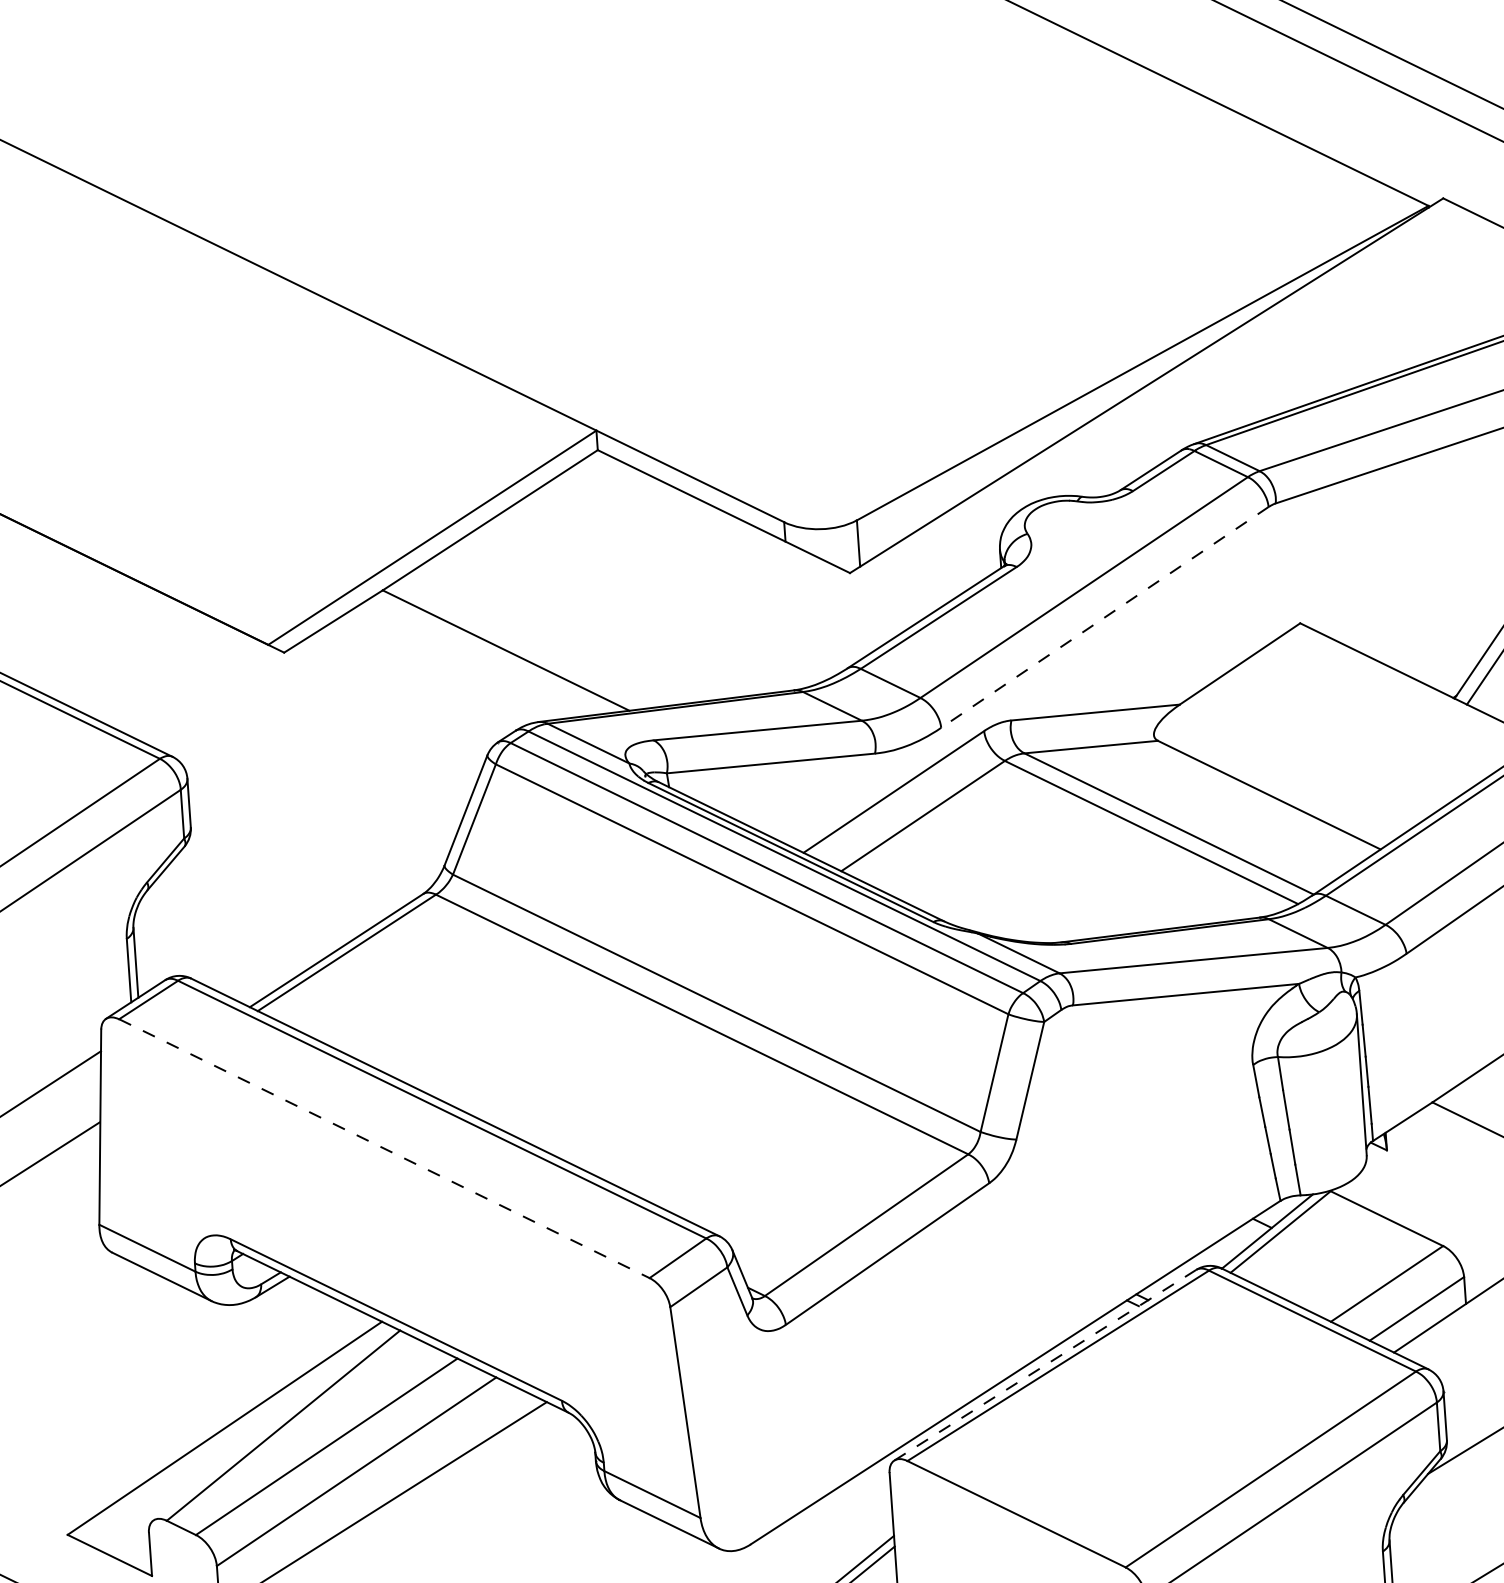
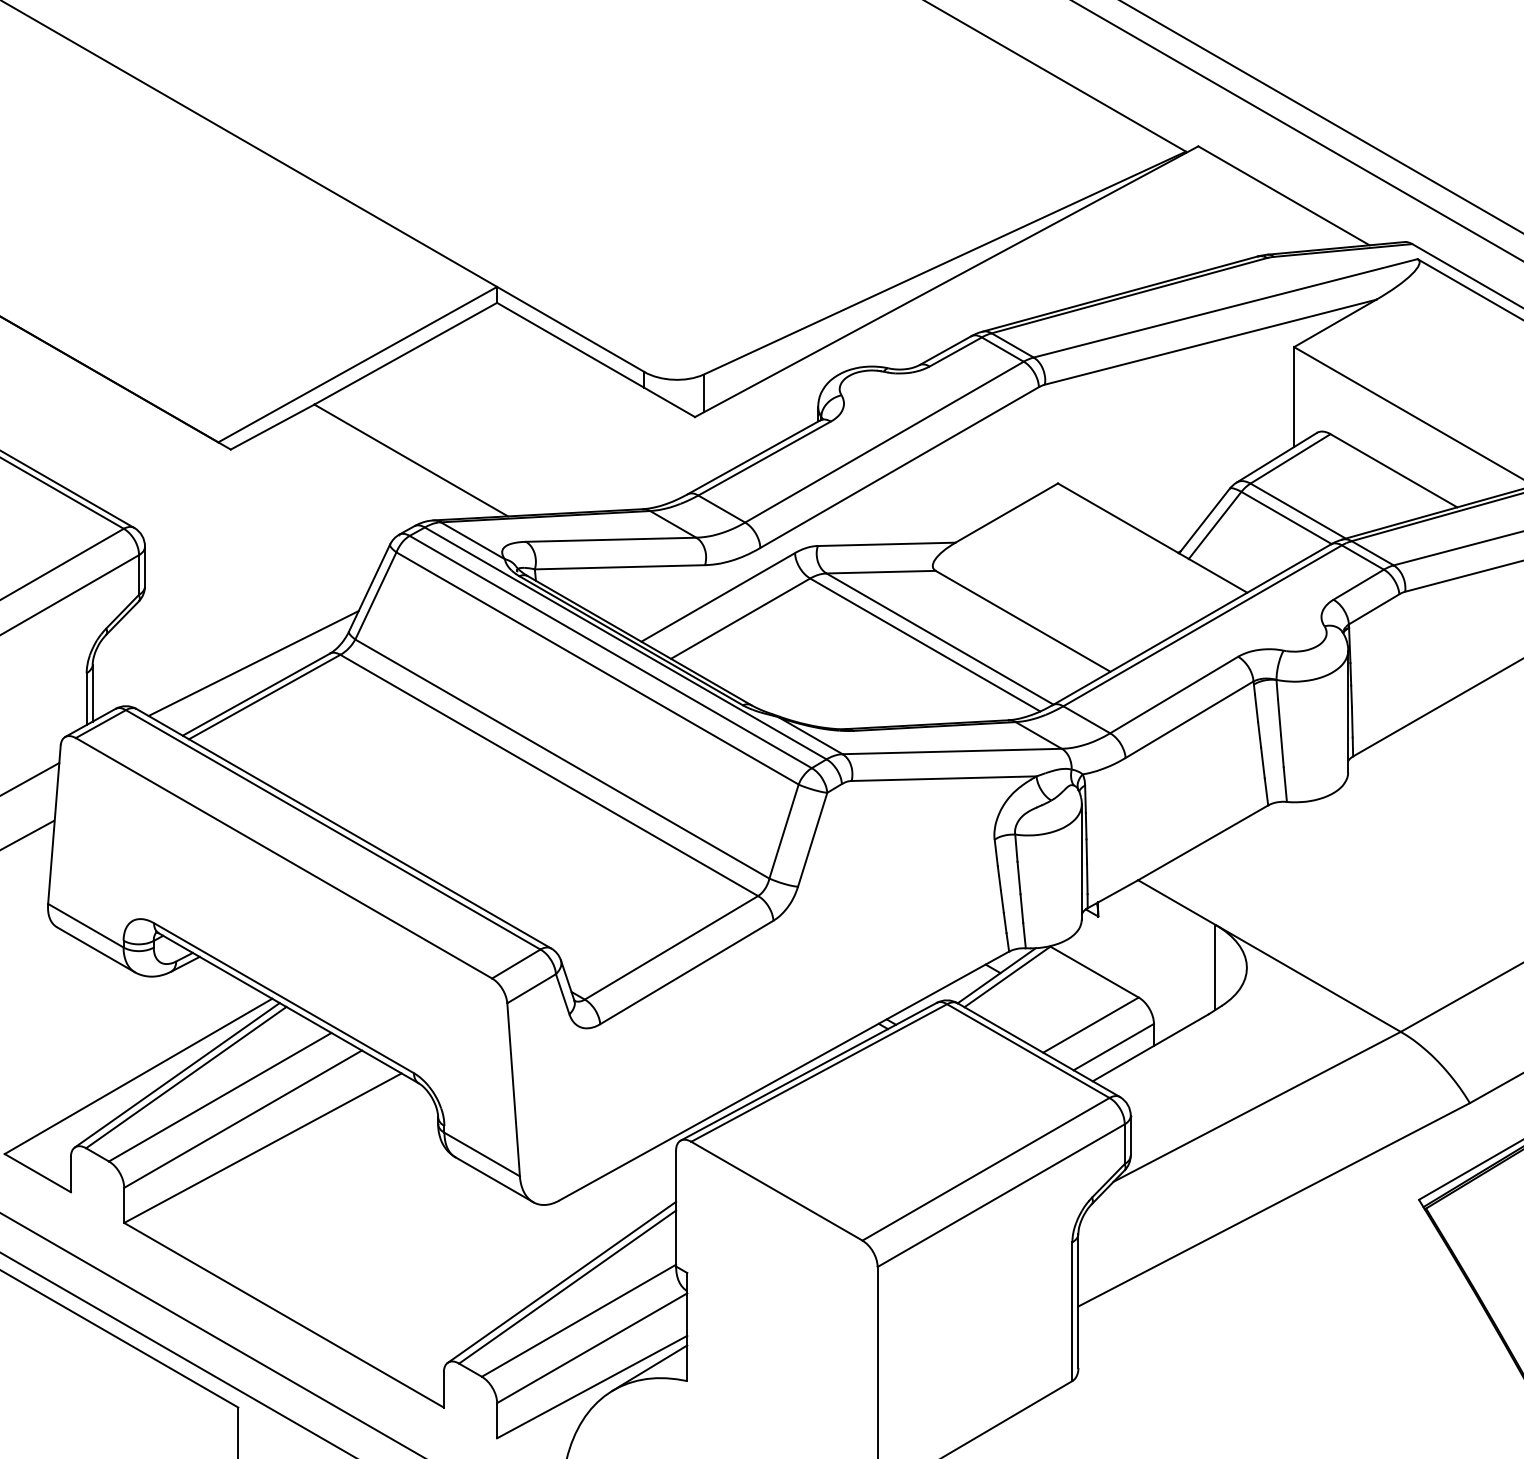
line: (1104, 617) -> (899, 467), dashed -> solid
line: (330, 912) -> (253, 663), added
line: (384, 1148) -> (284, 858), dashed -> solid
line: (1045, 1366) -> (808, 1072), dashed -> solid
line: (271, 1423) -> (176, 1075), added

